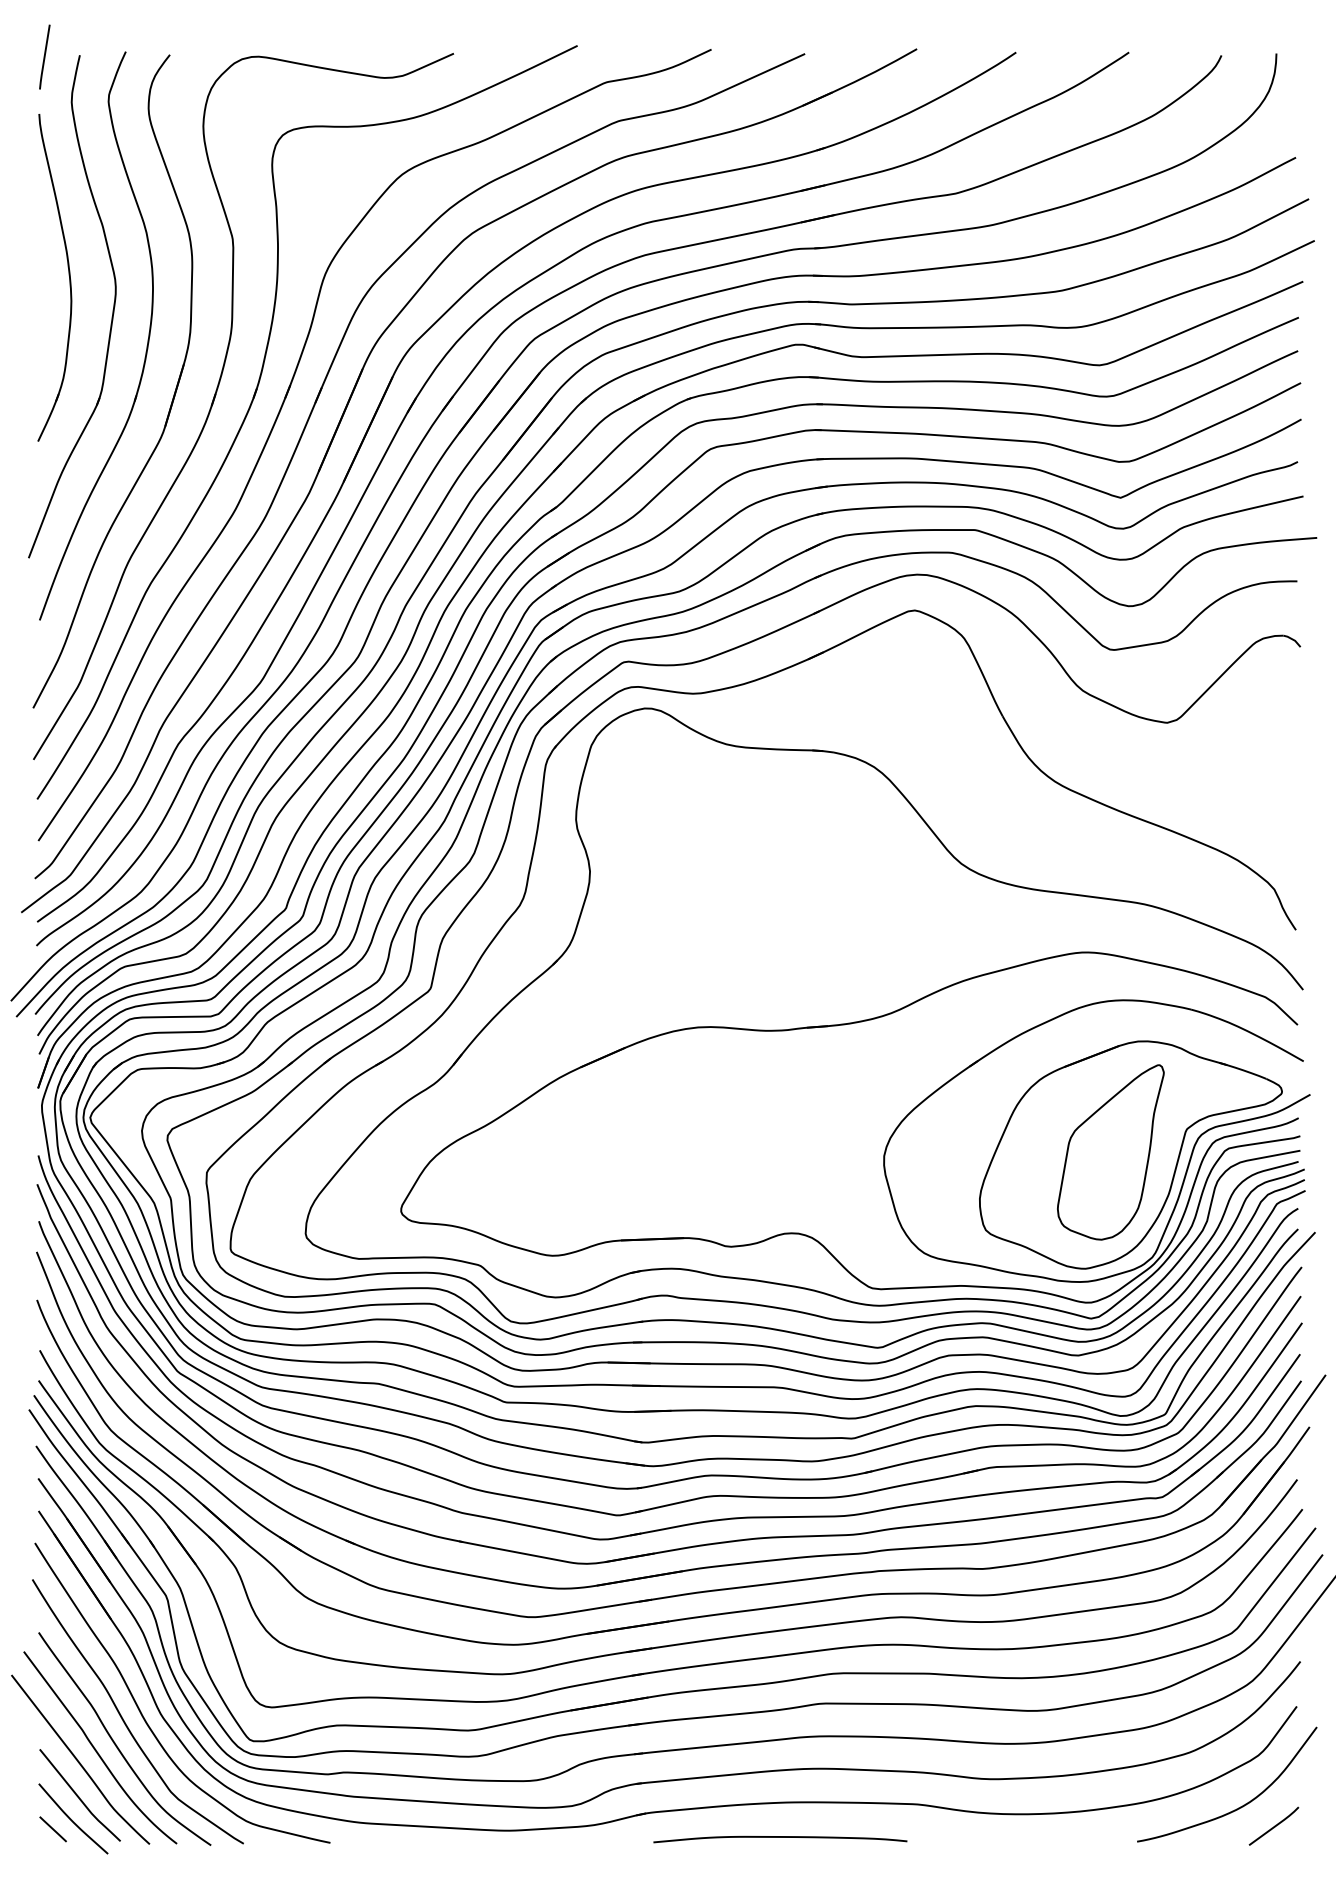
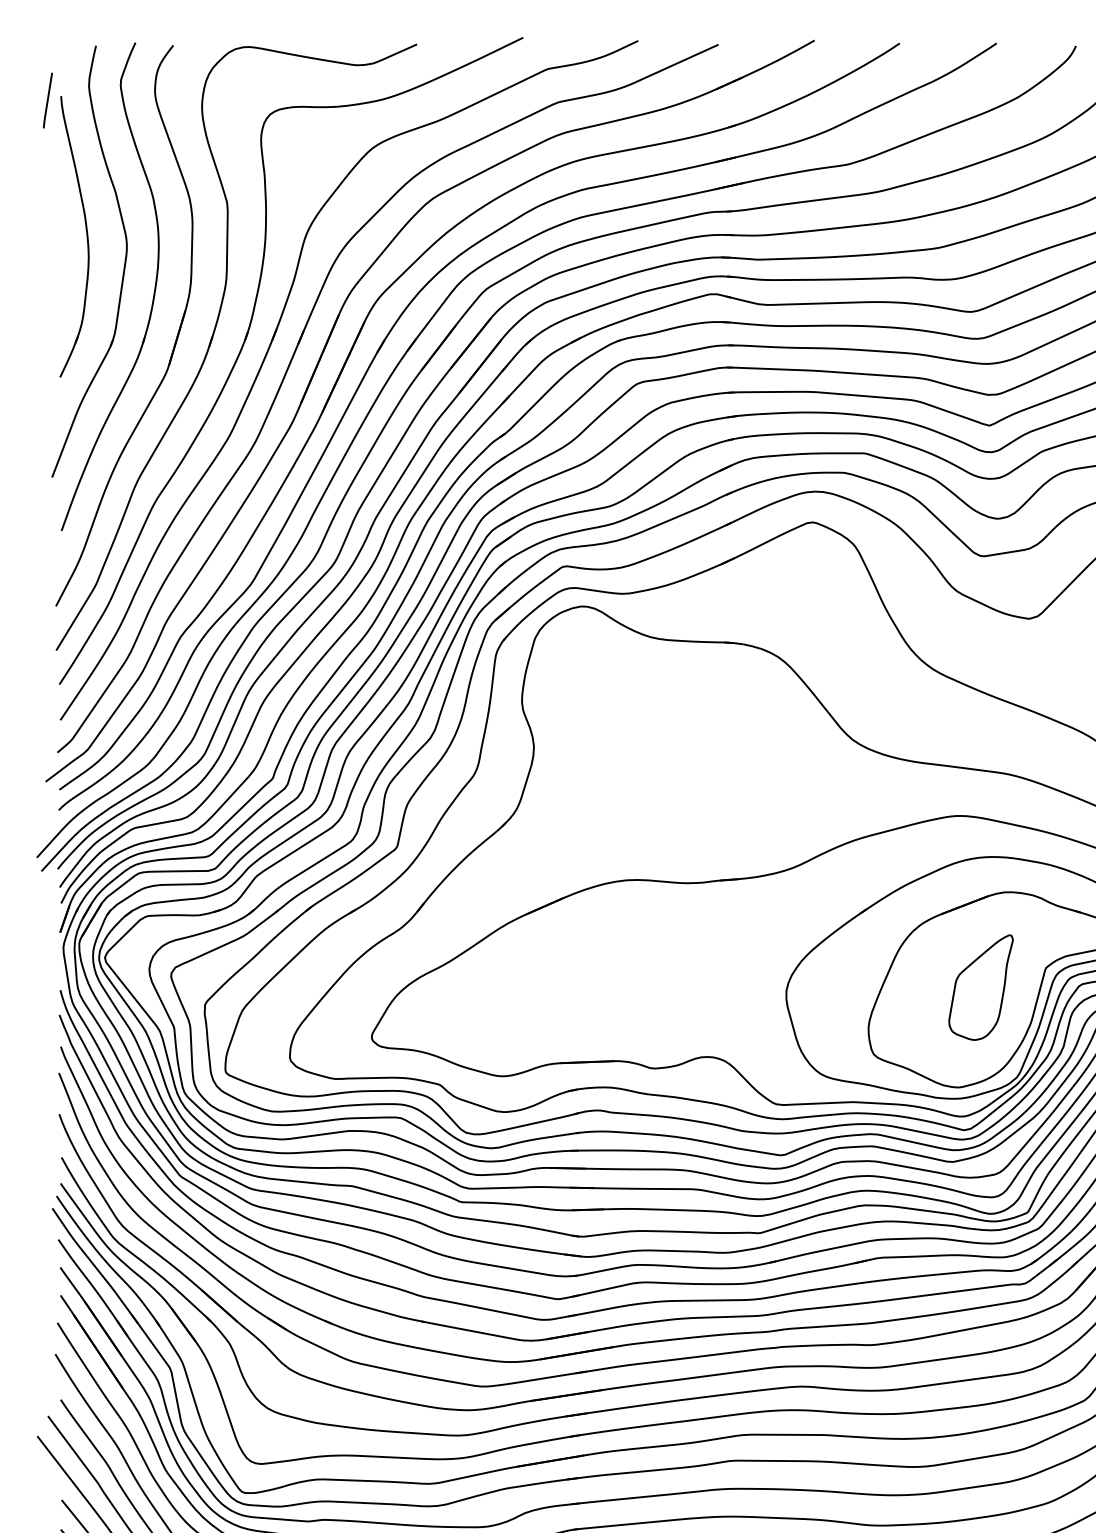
line: (44, 56) -> (47, 100), moved
part: (1110, 1152) -> (980, 987), size x0.7

